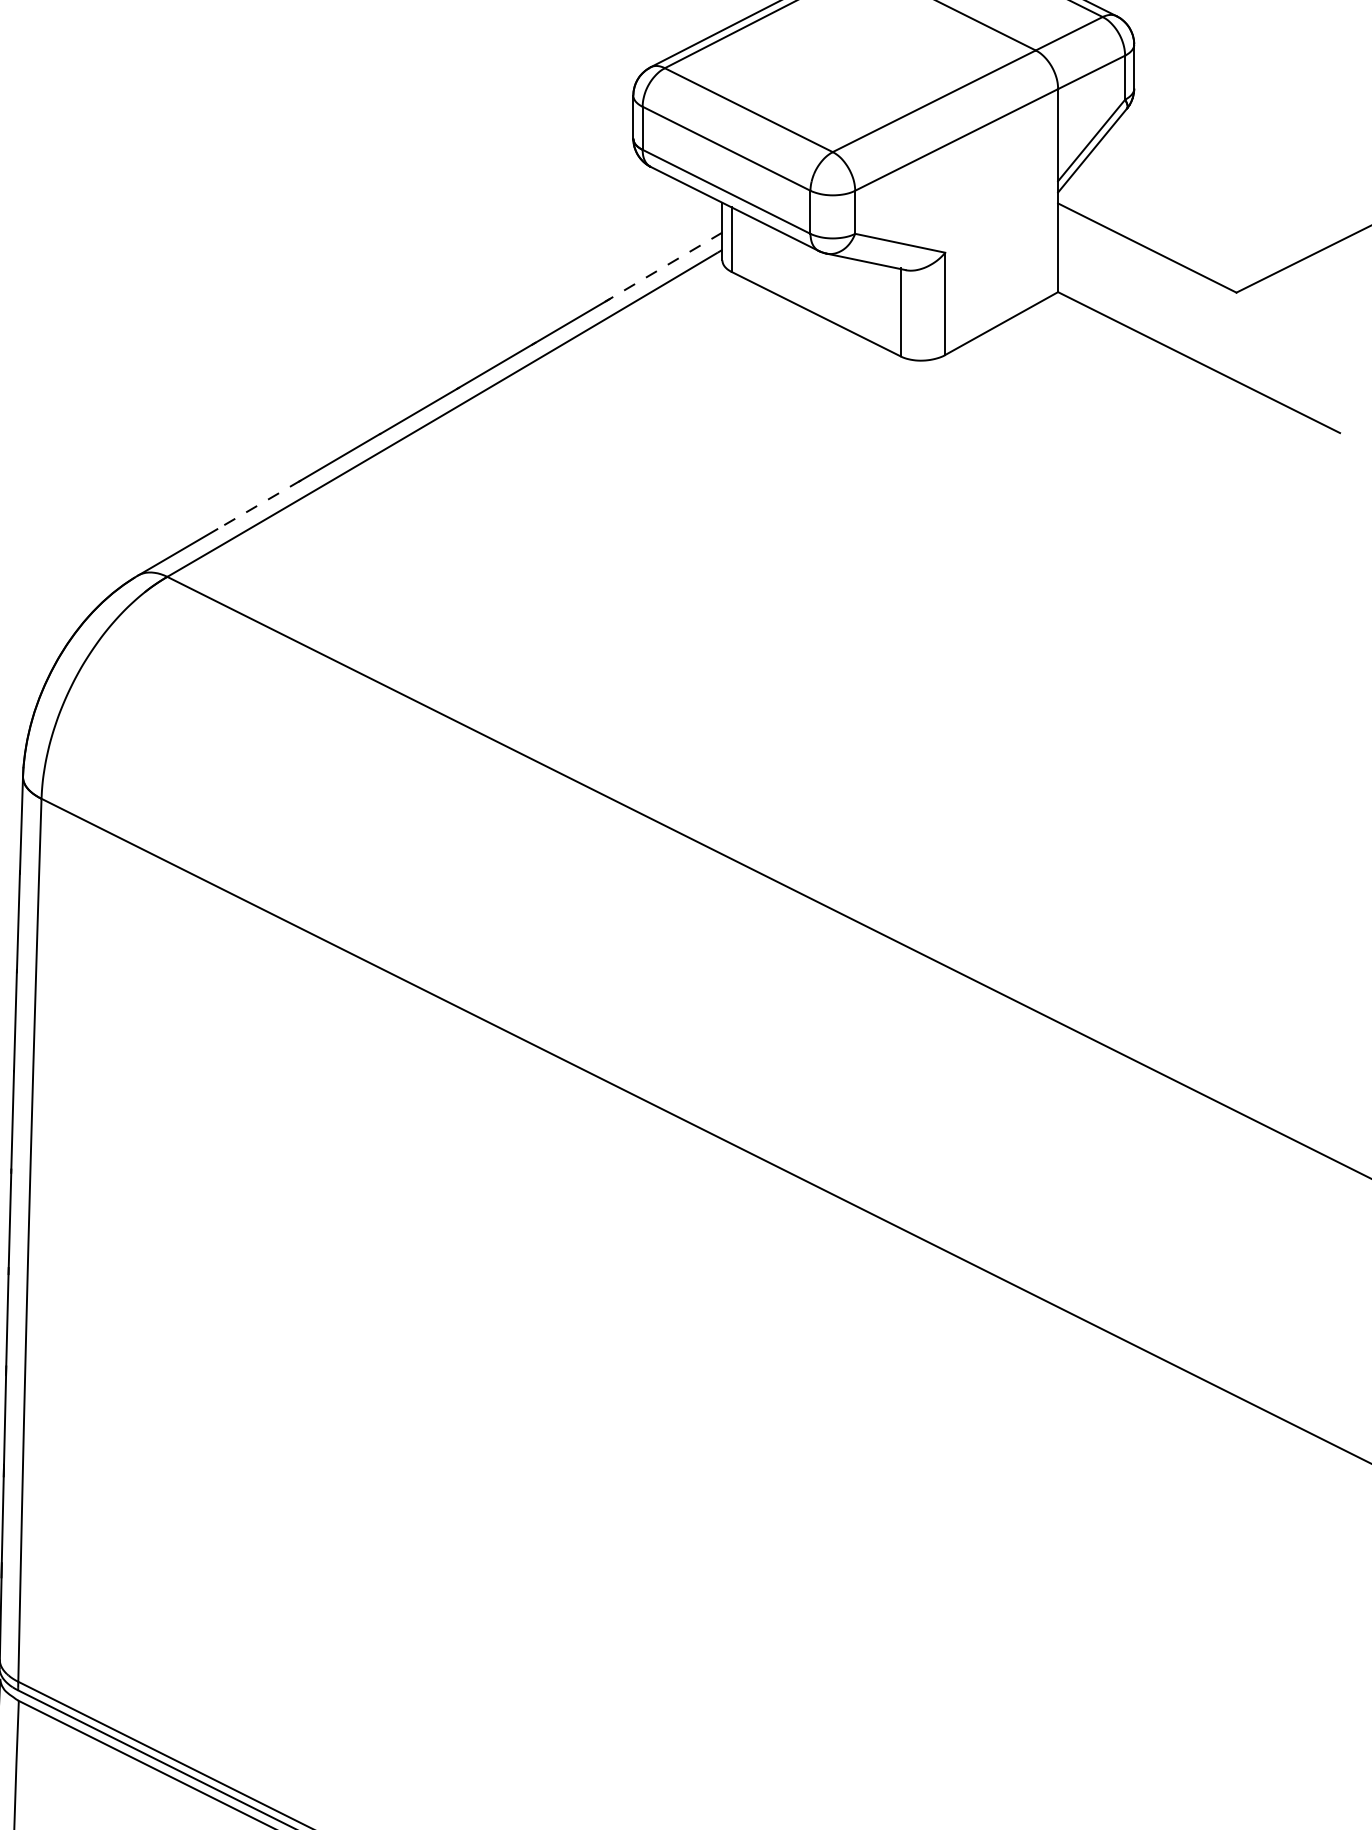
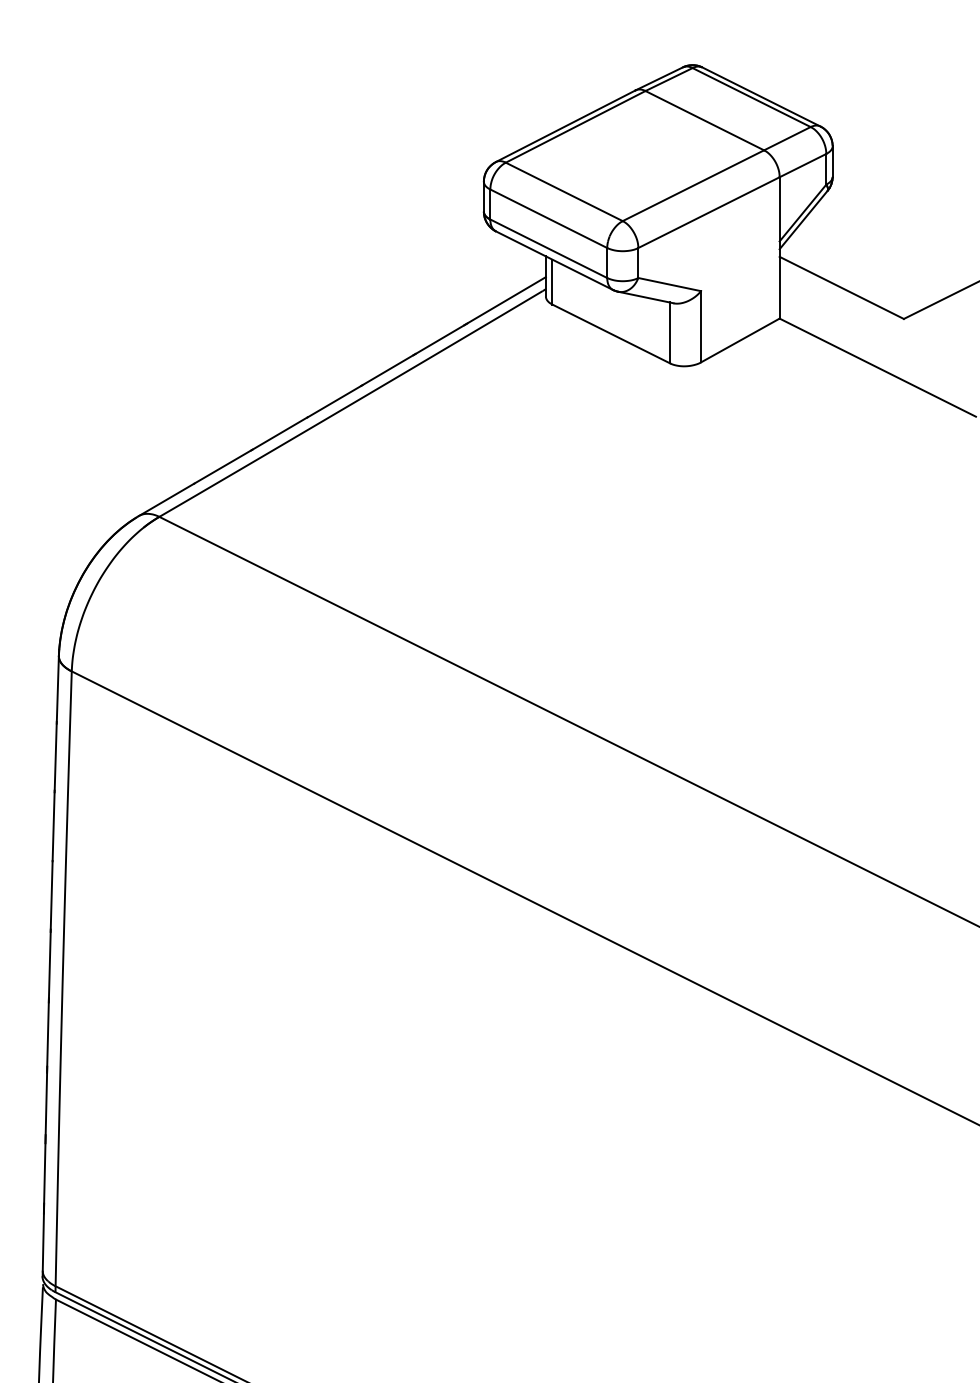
line: (662, 267) -> (504, 301), dashed -> solid
line: (259, 504) -> (223, 466), dashed -> solid

